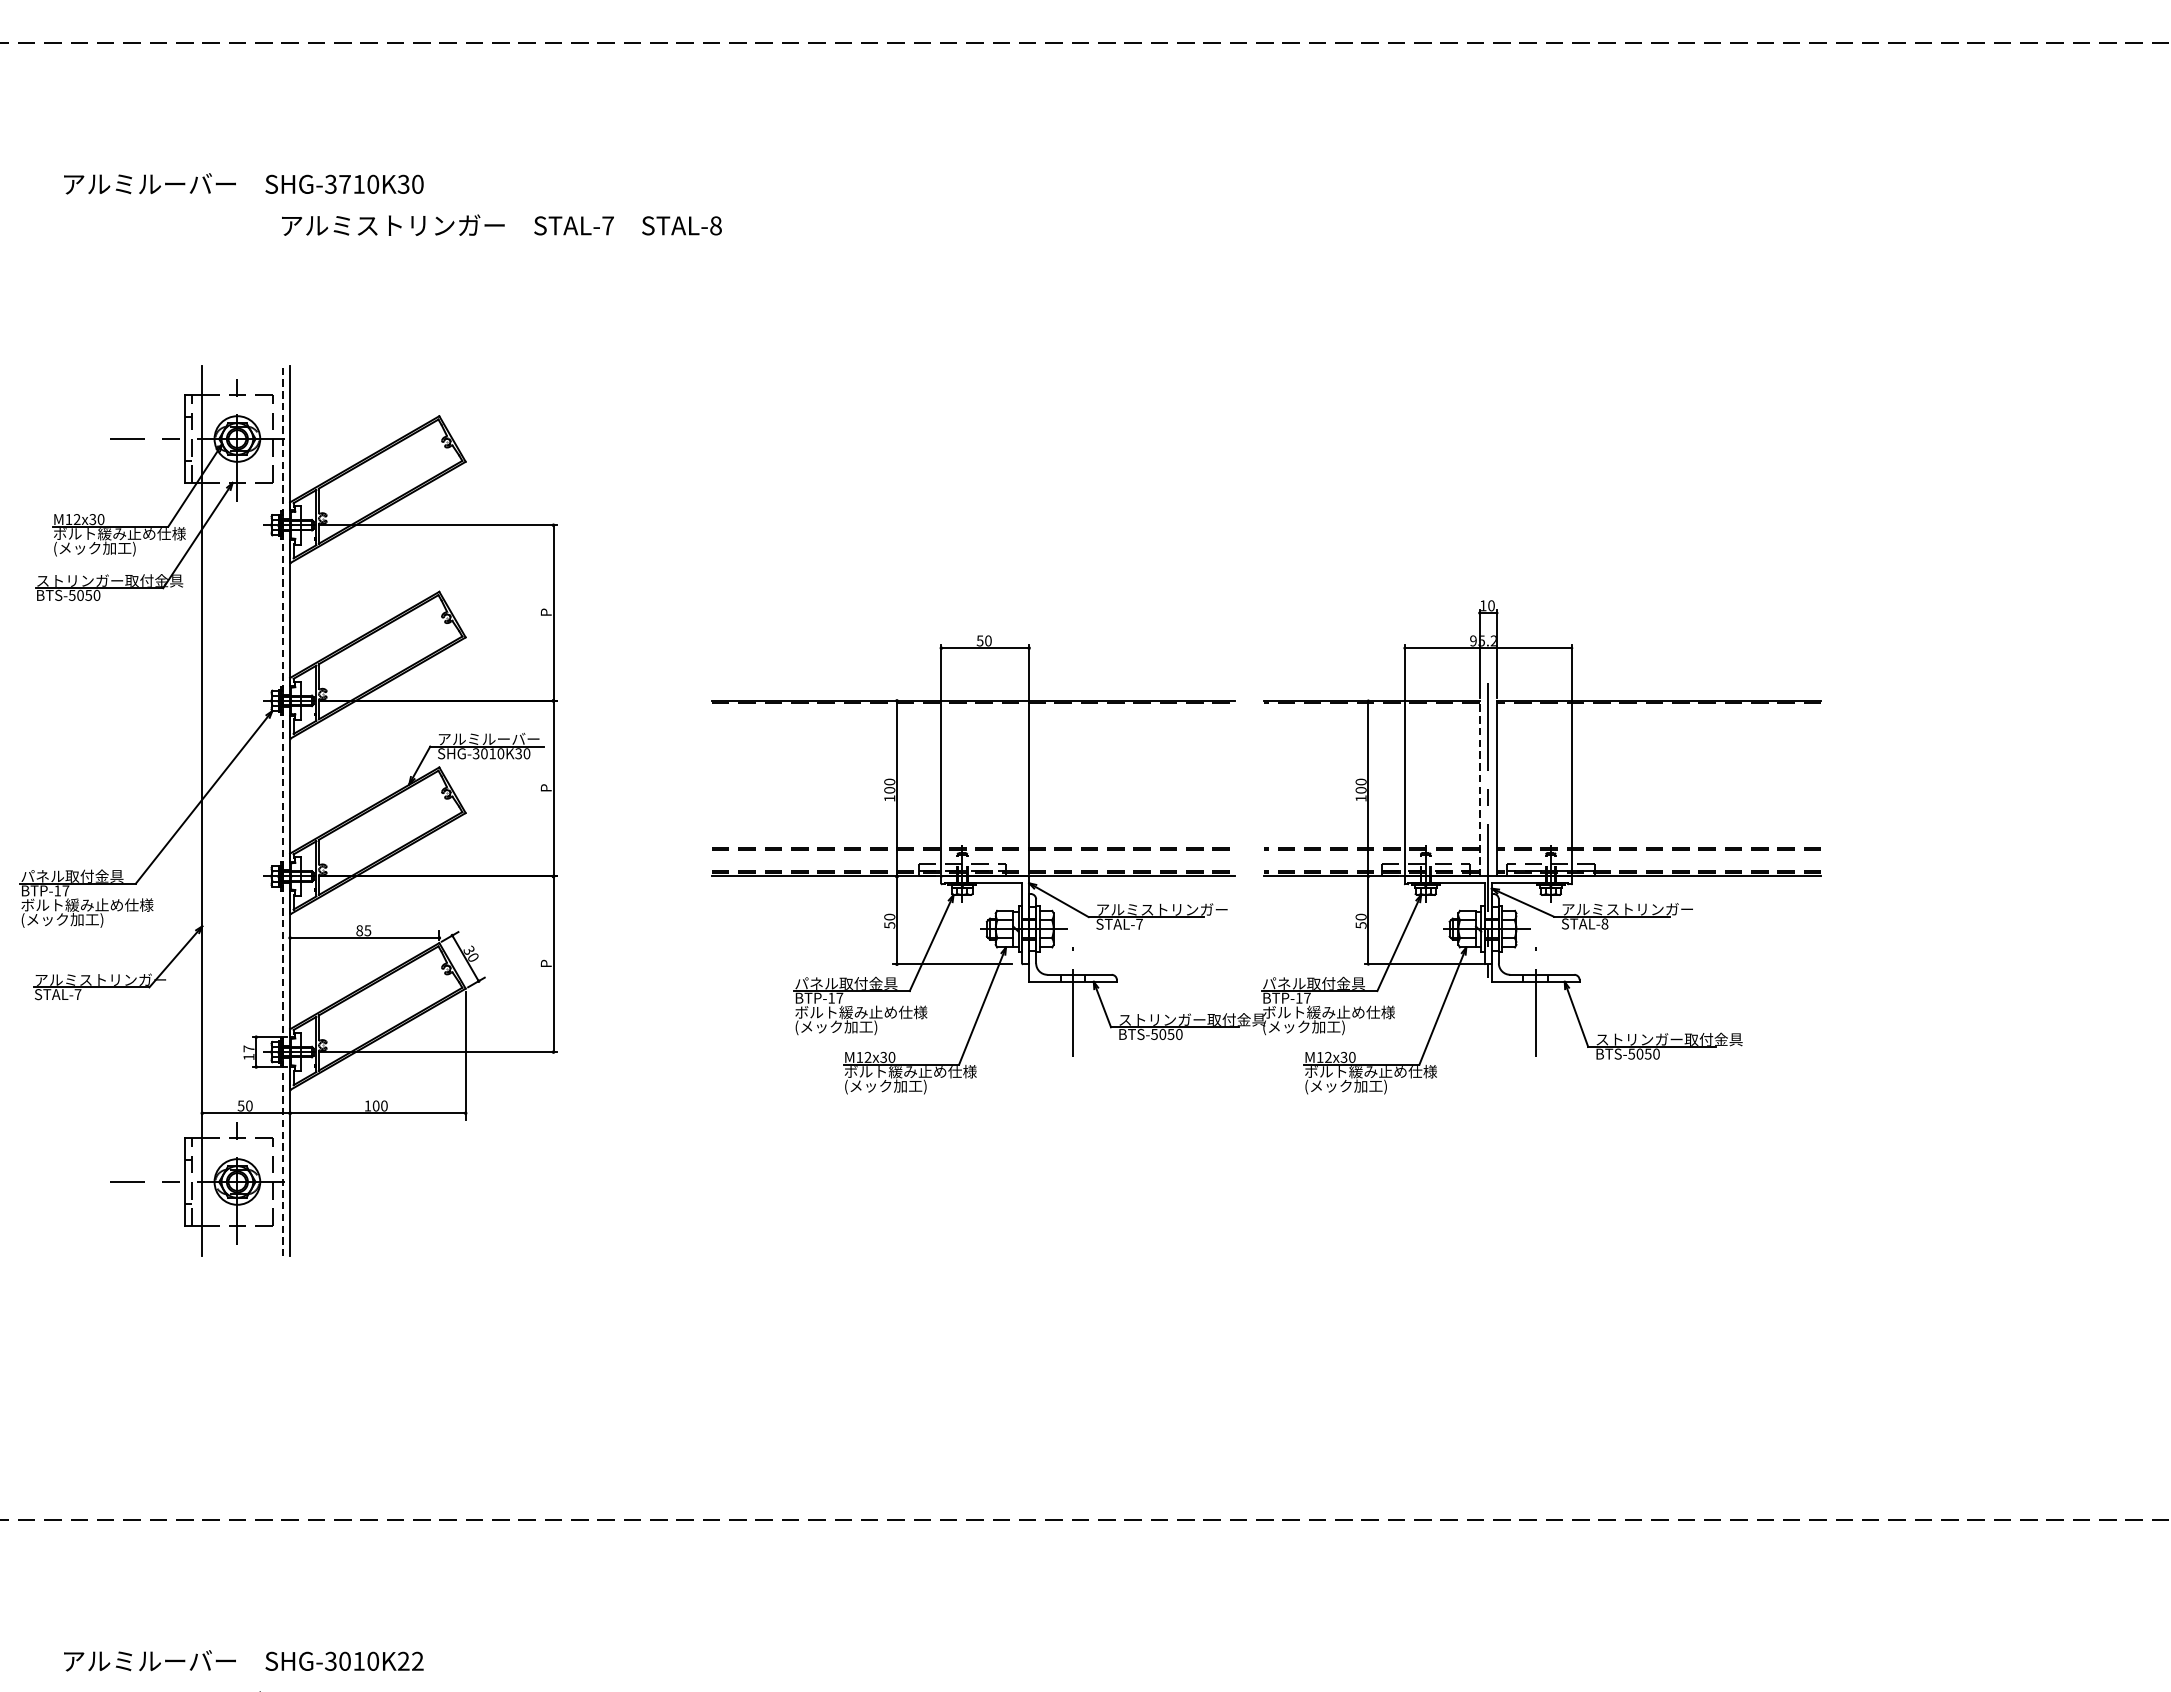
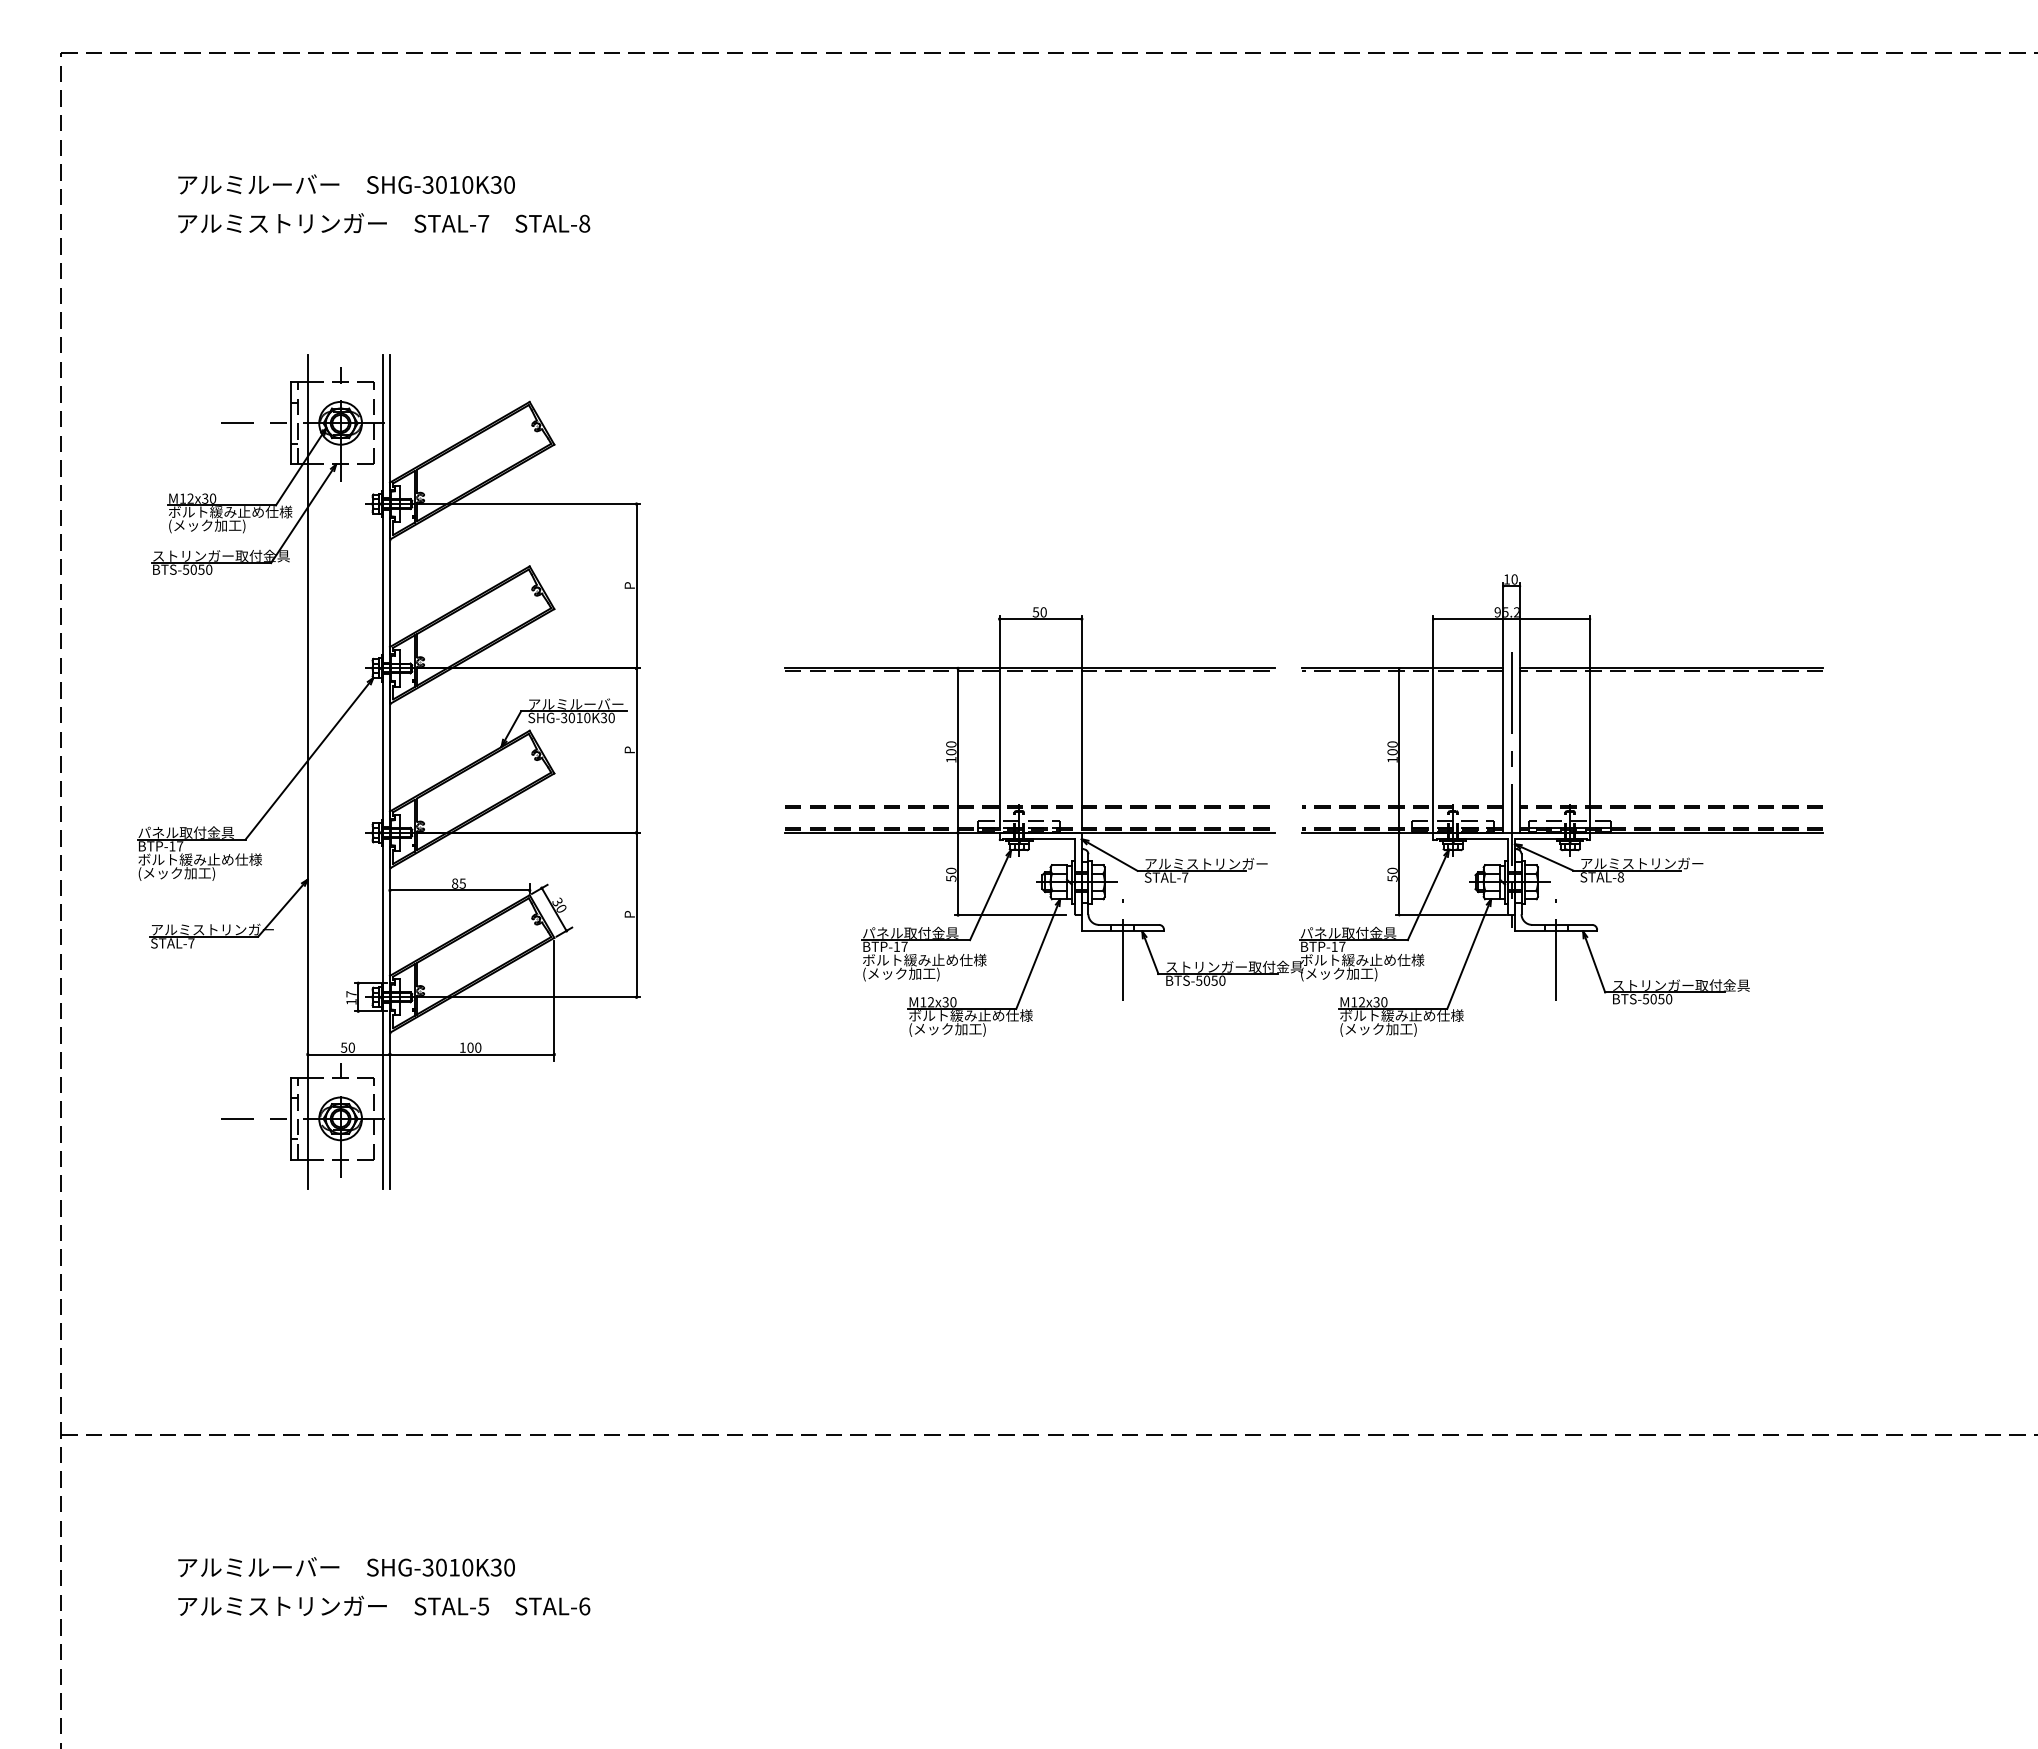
text: (345, 183) -> (441, 184), SHG-3710K30 -> SHG-3010K30
text: (502, 225) -> (384, 223), moved
line: (1479, 788) -> (1503, 750), dashed -> solid
line: (283, 810) -> (383, 771), dashed -> solid
text: (410, 1661) -> (502, 1567), SHG-3010K22 -> SHG-3010K30

